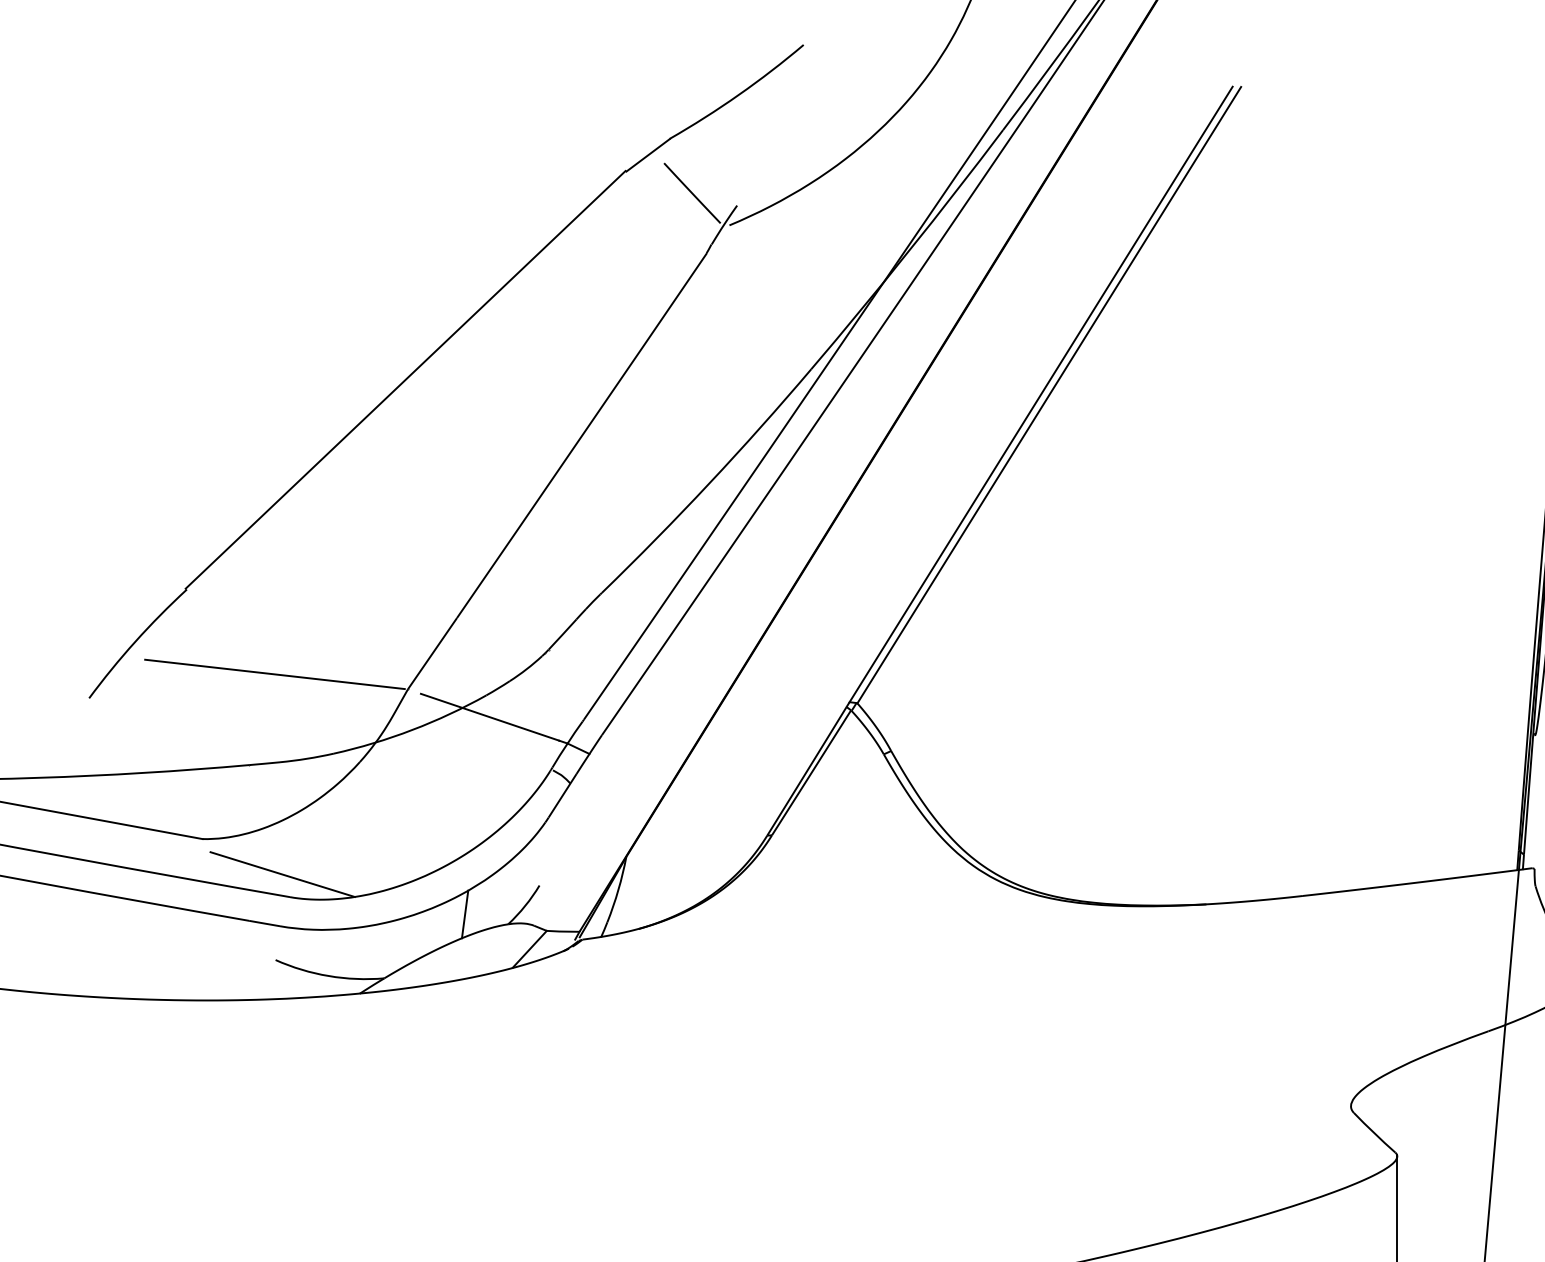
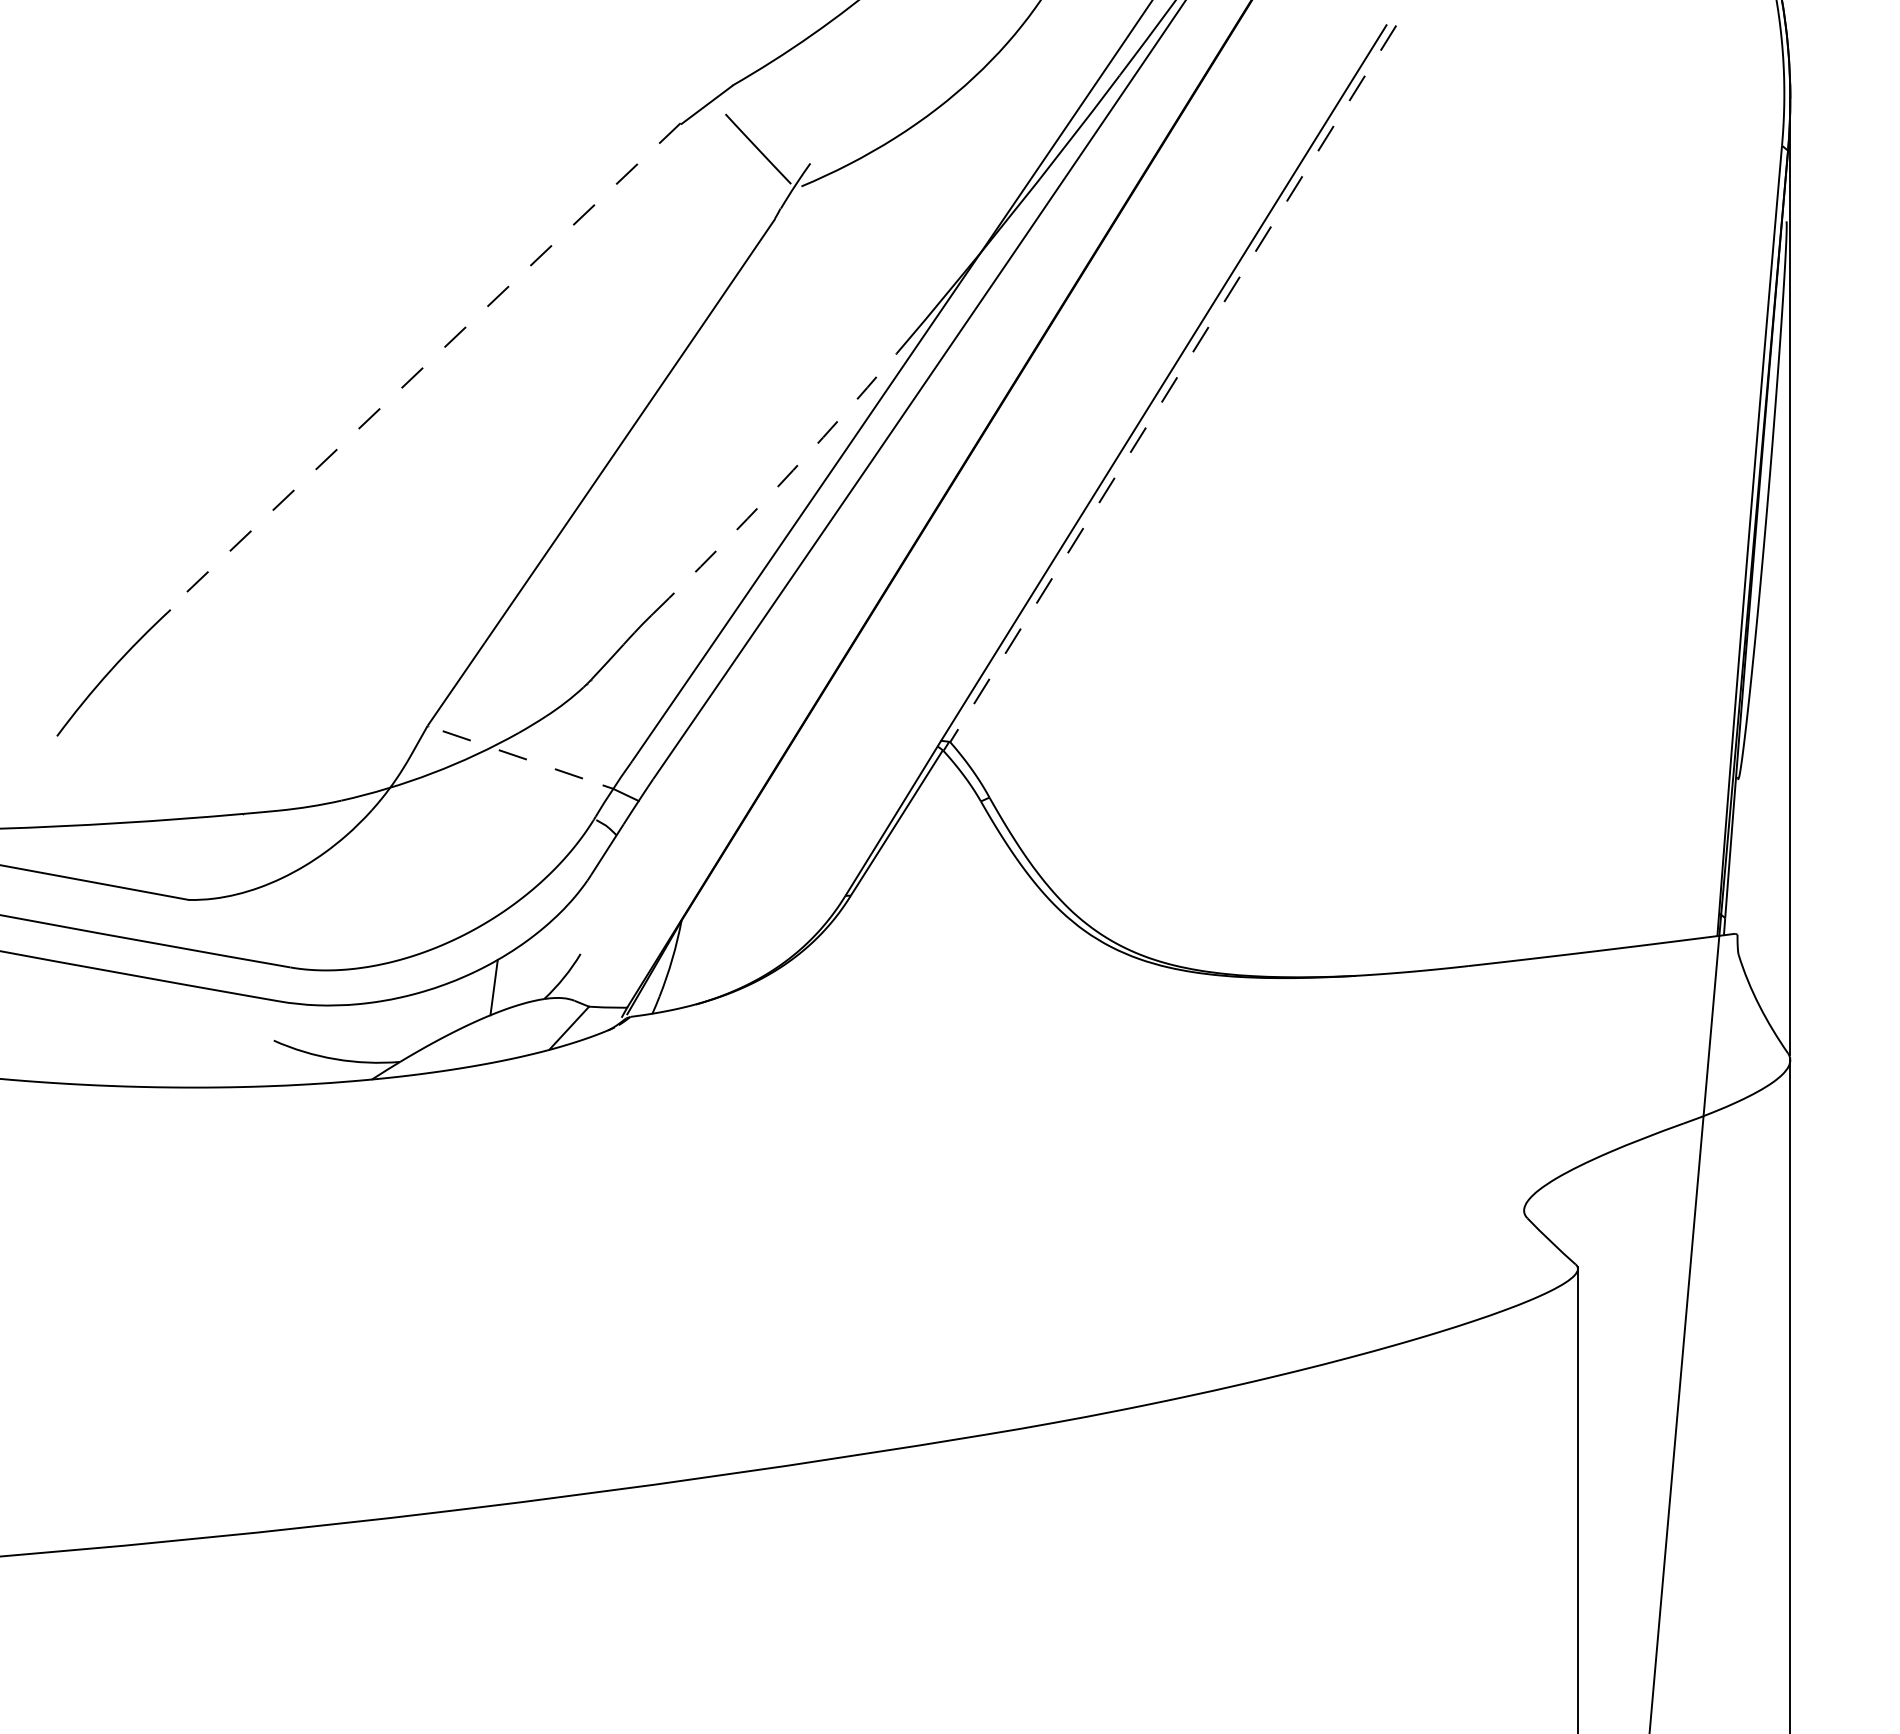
line: (405, 380) -> (424, 366), solid -> dashed
line: (1049, 395) -> (1173, 384), solid -> dashed
arc: (709, 483) -> (778, 486), solid -> dashed
line: (274, 674) -> (272, 708), removed
line: (490, 717) -> (523, 758), solid -> dashed
line: (282, 874) -> (281, 941), removed

